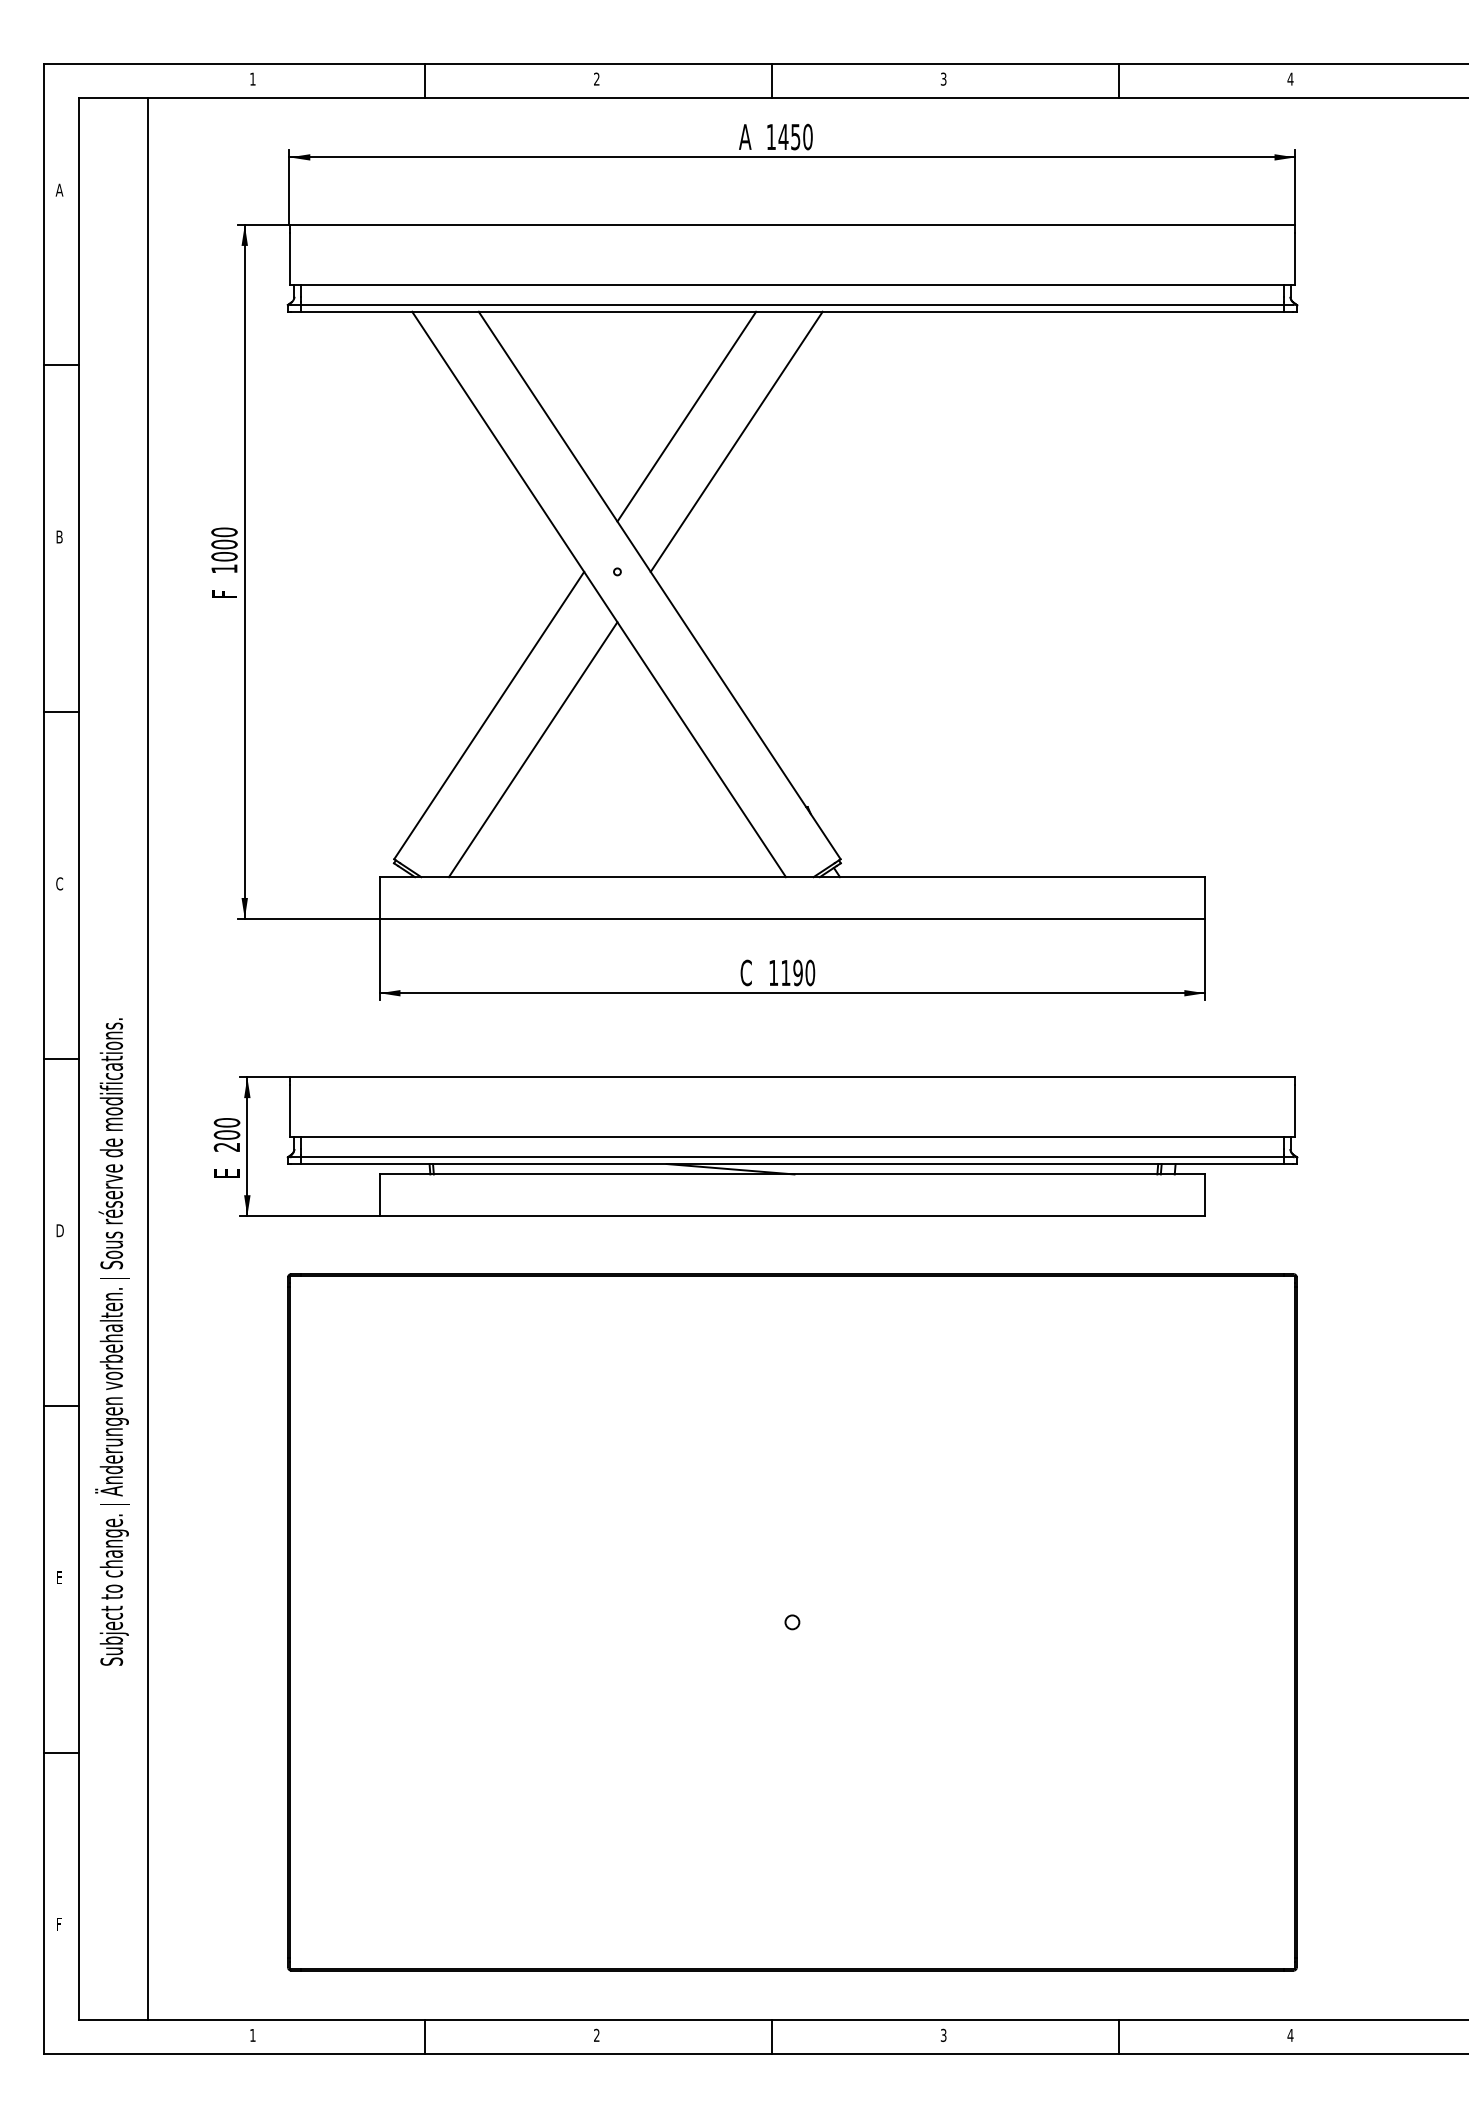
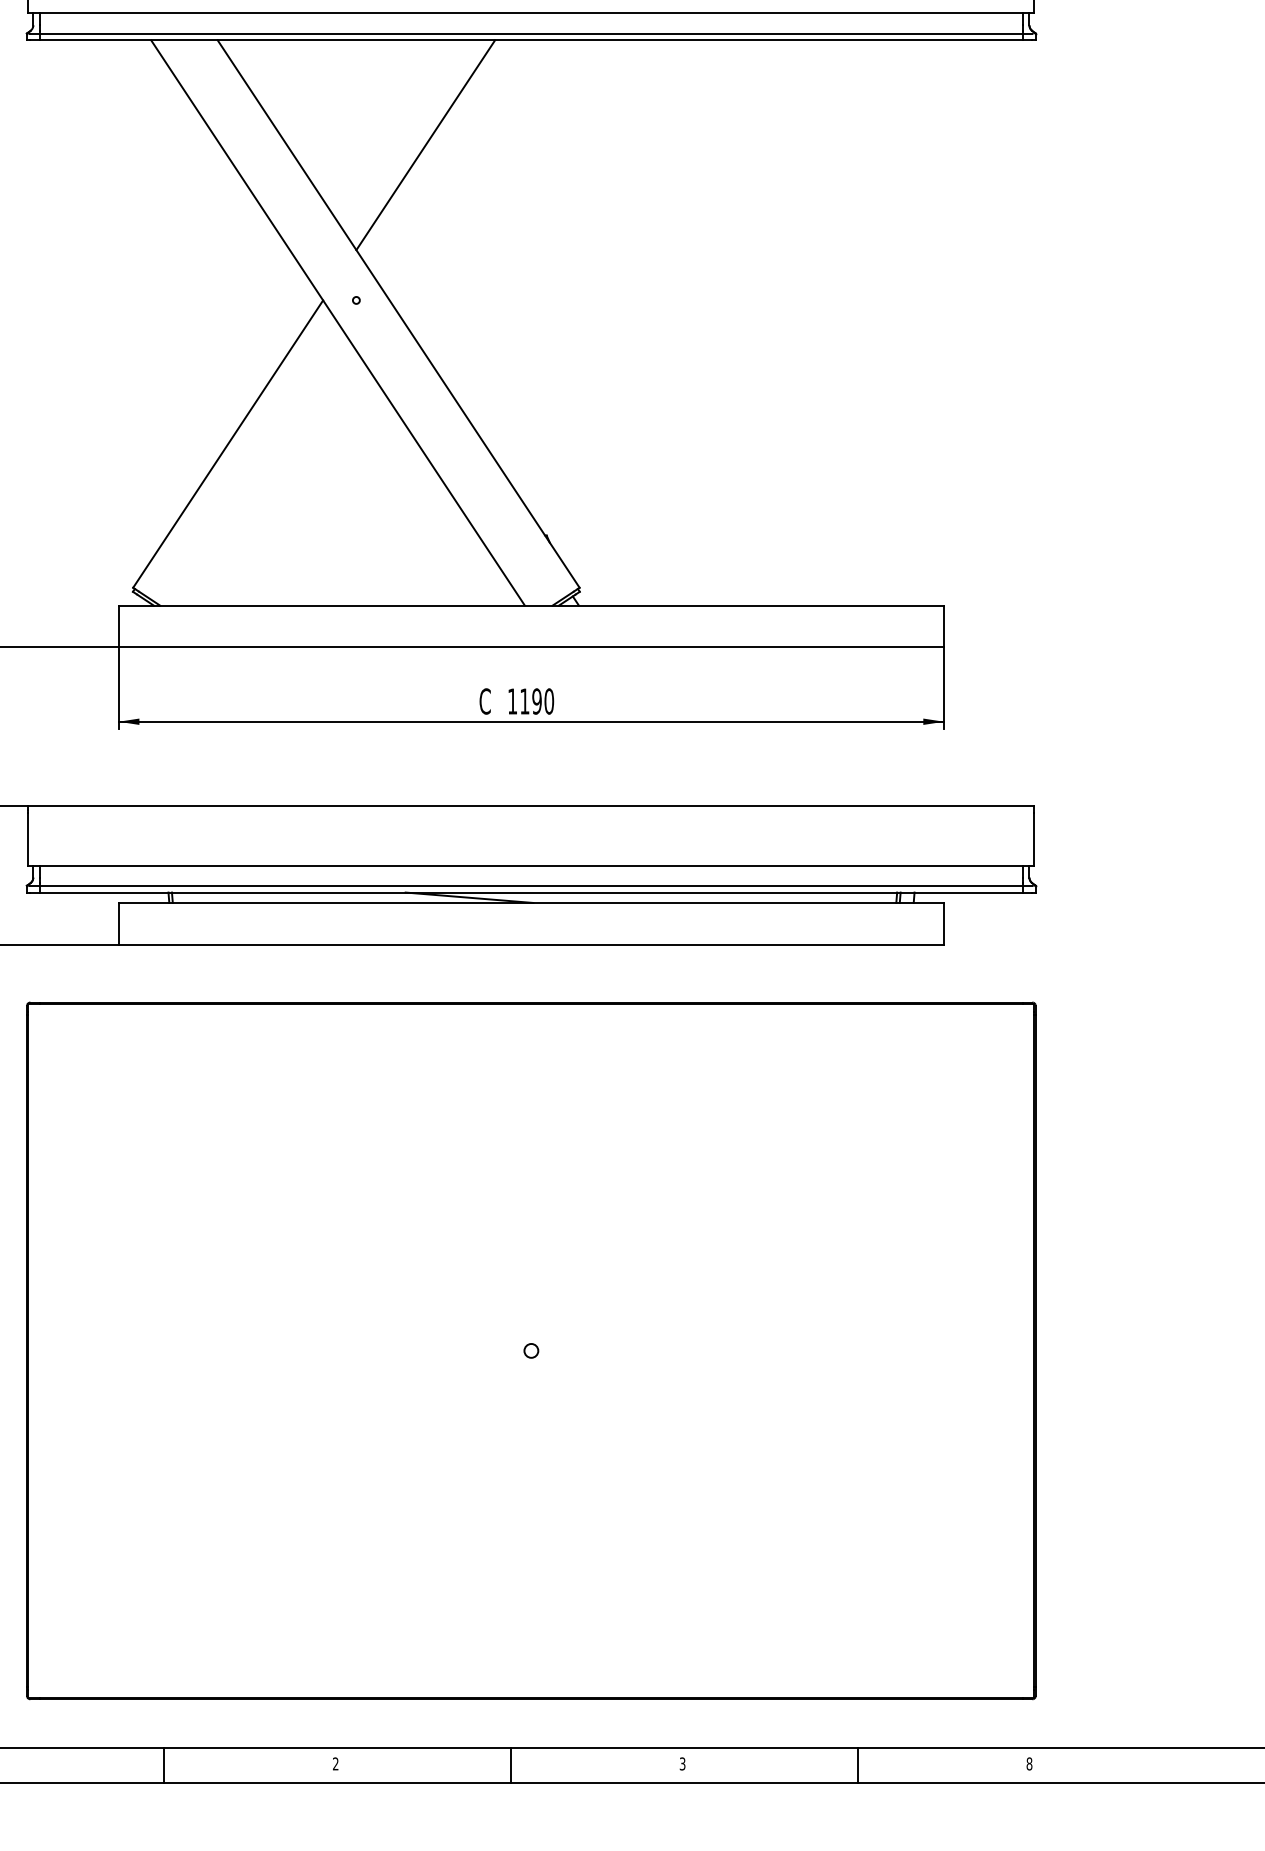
line: (736, 441) -> (475, 170), removed
line: (532, 749) -> (271, 478), removed
text: (1290, 2034) -> (1029, 1763), 4 -> 8

